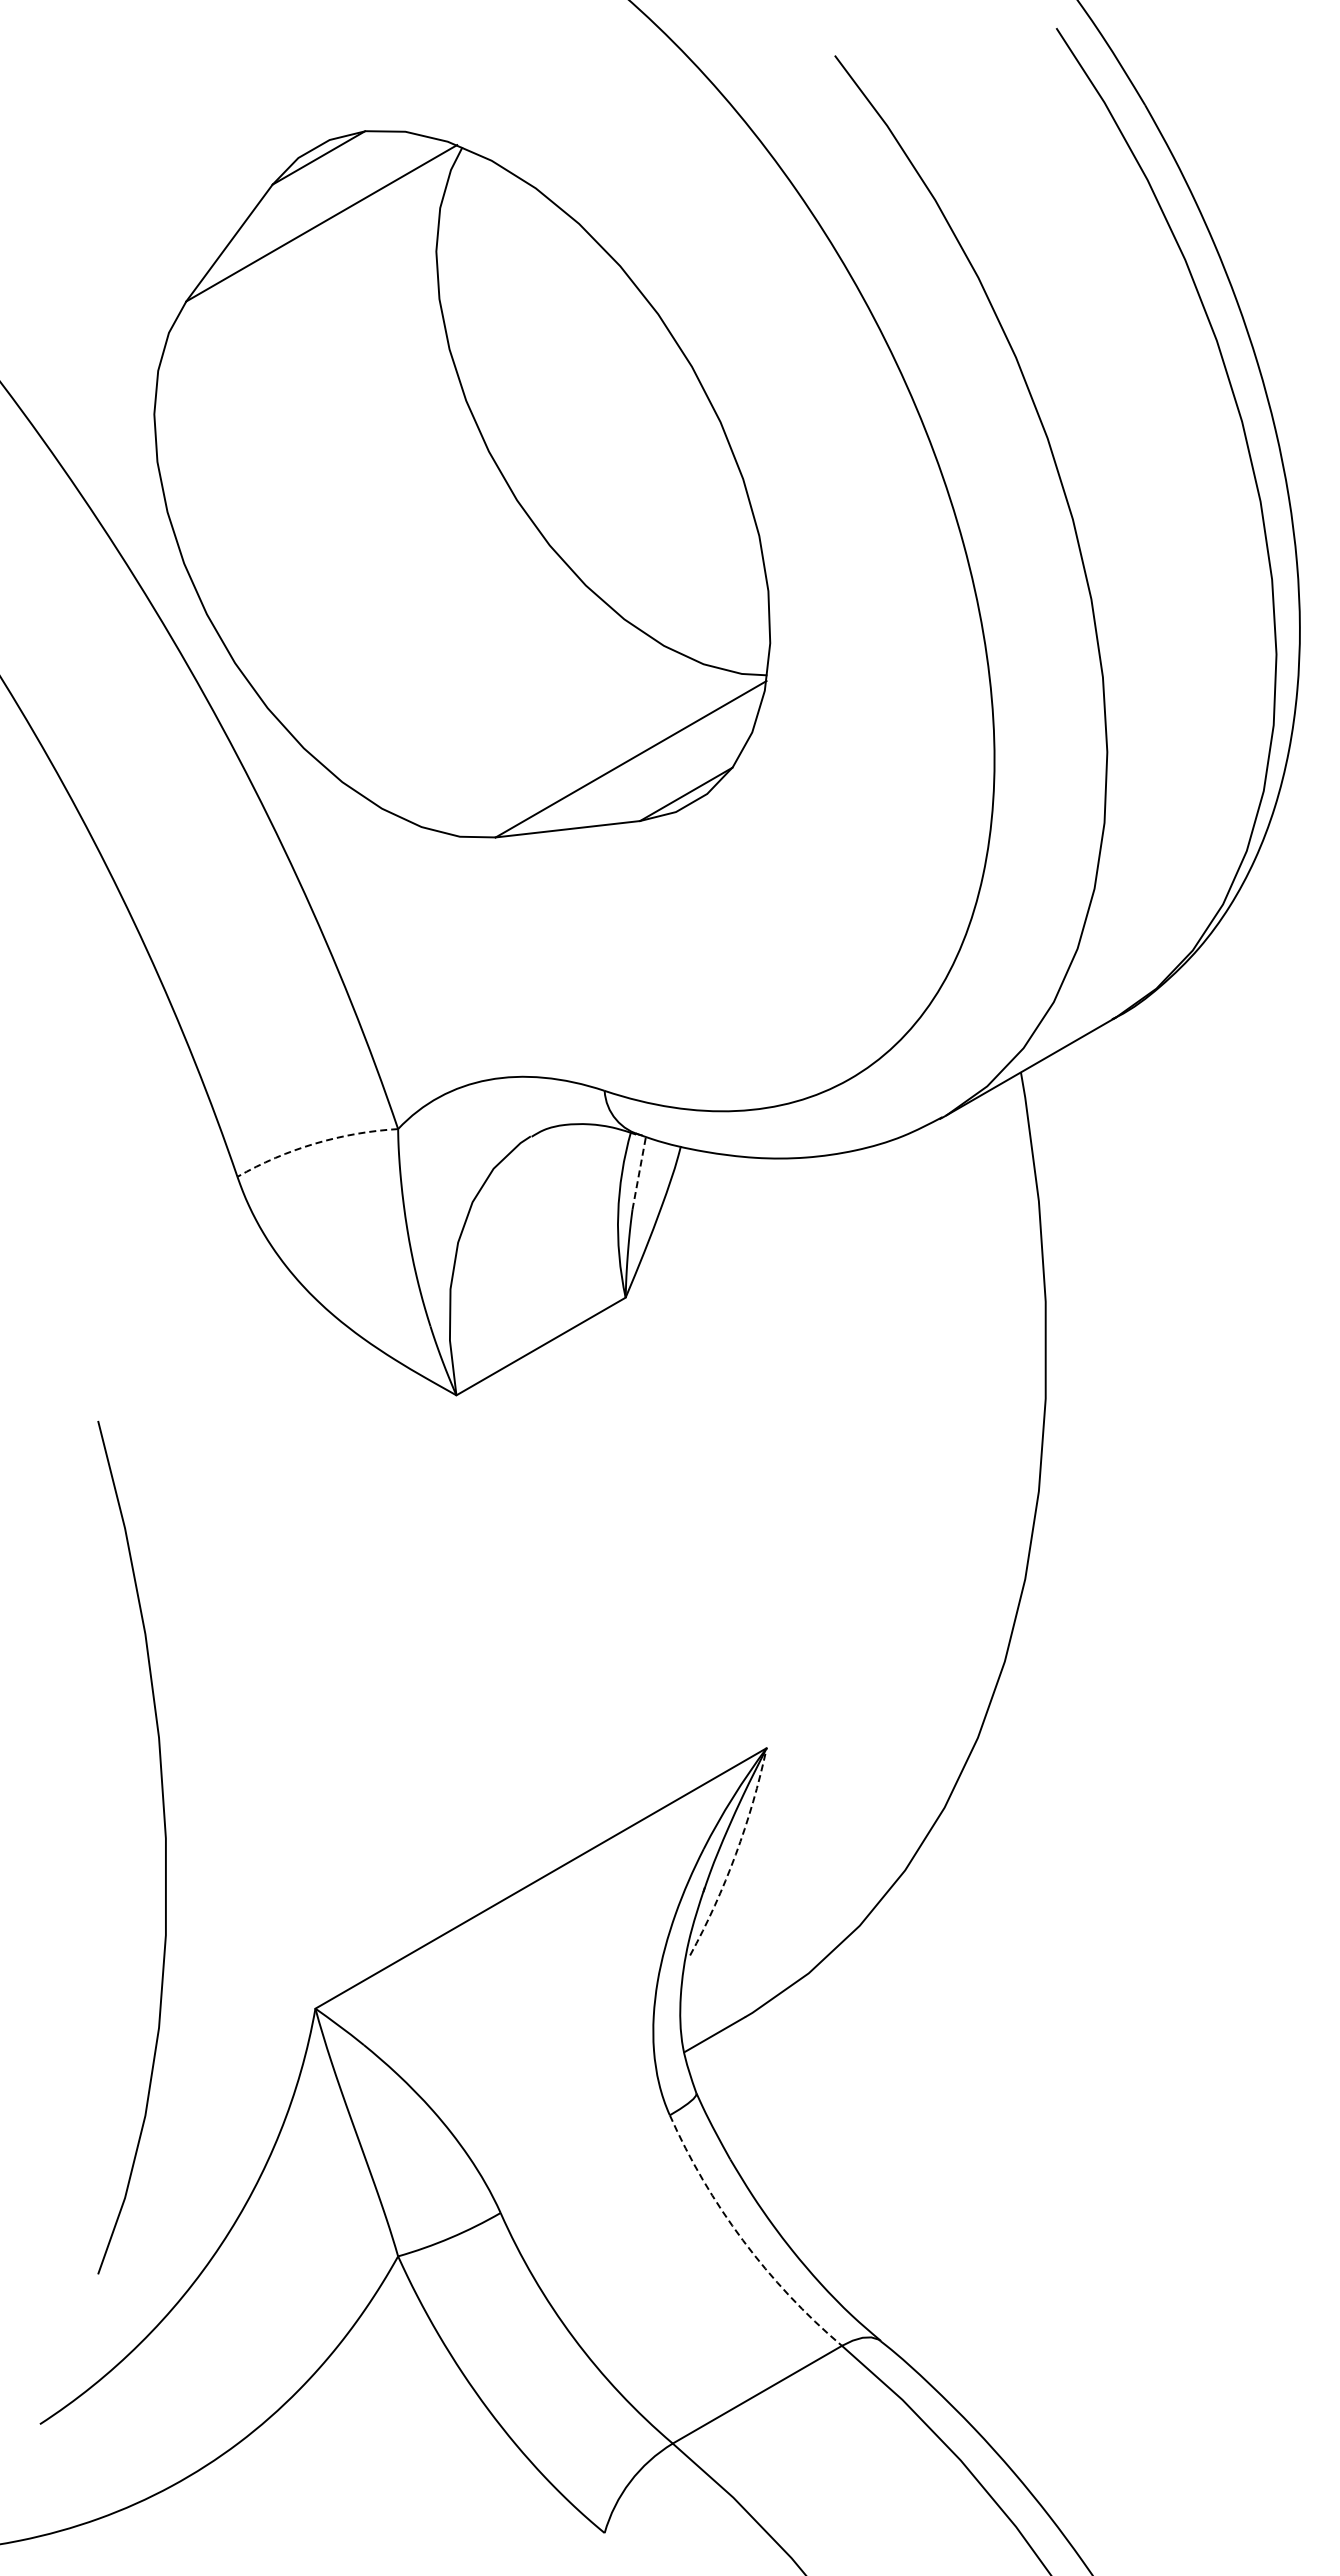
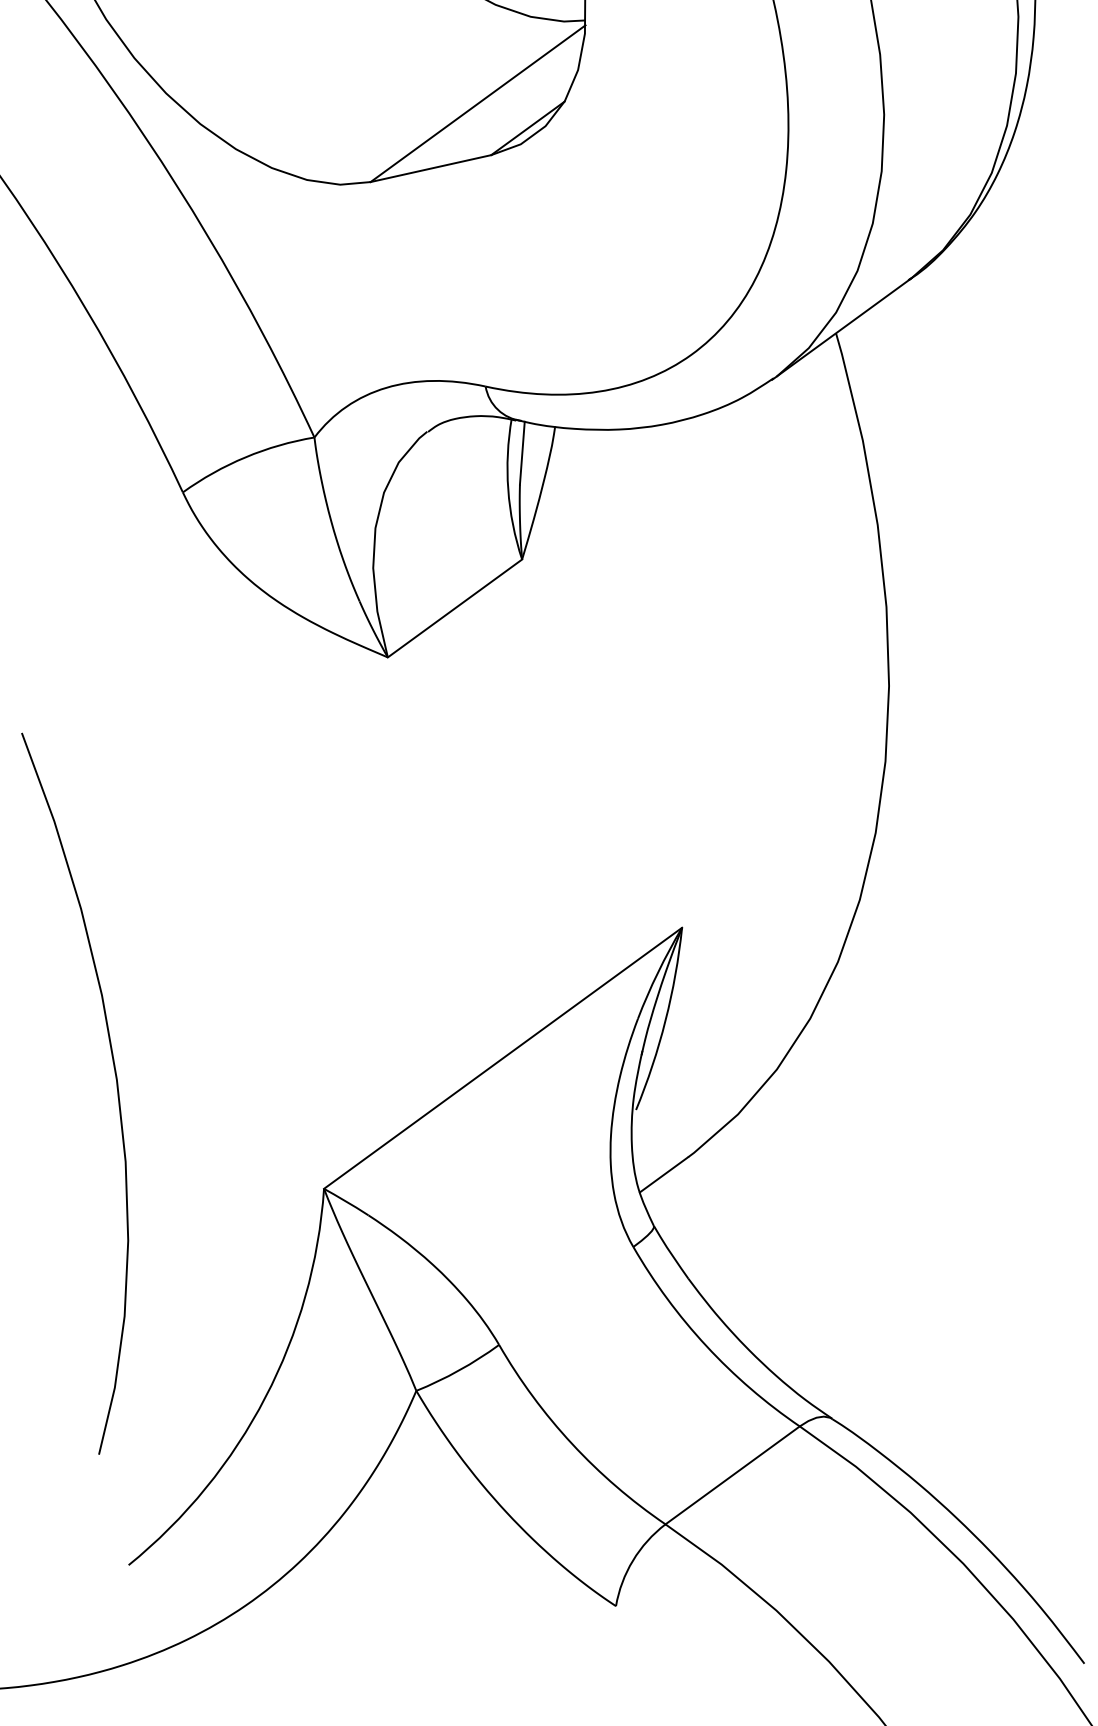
arc: (315, 1143) -> (245, 457), dashed -> solid
line: (639, 1172) -> (522, 452), dashed -> solid
curve: (165, 1847) -> (117, 1087), moved
arc: (735, 1854) -> (665, 1020), dashed -> solid
arc: (742, 2240) -> (706, 1346), dashed -> solid

